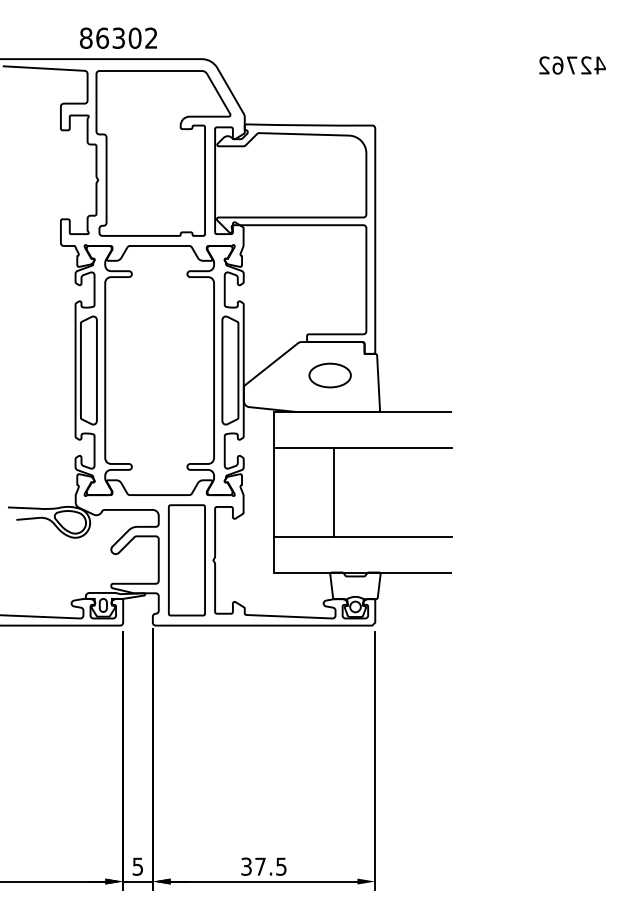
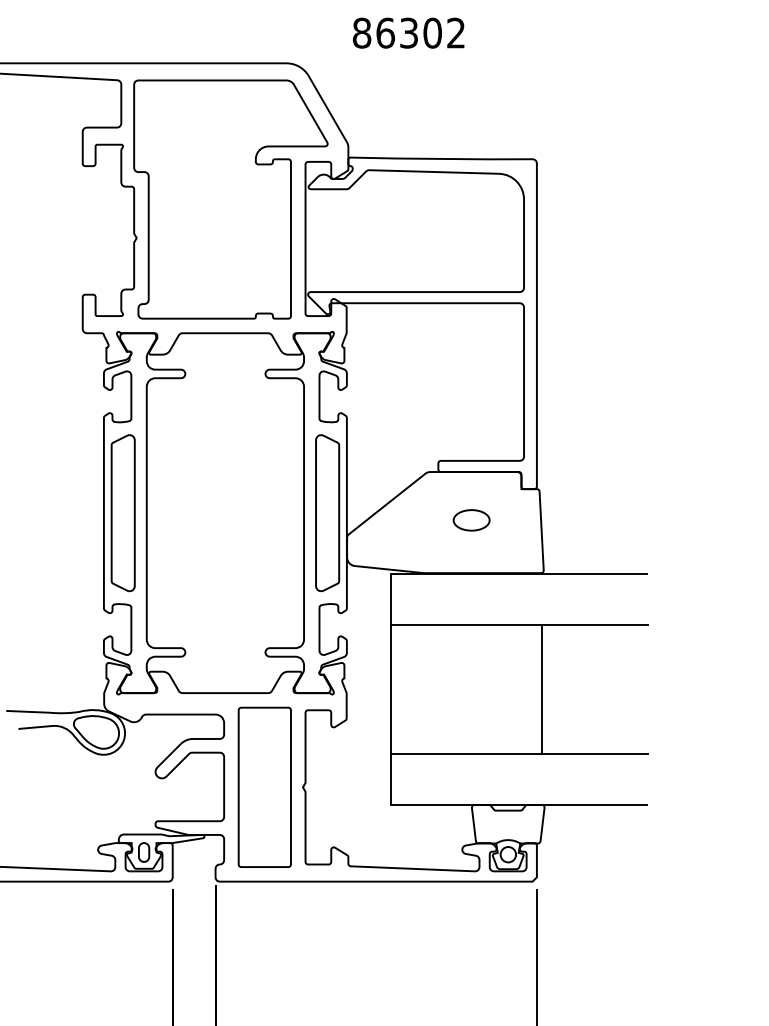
text: (118, 37) -> (408, 32), moved
part: (329, 375) -> (470, 520), size x0.6
line: (333, 491) -> (541, 687), moved

